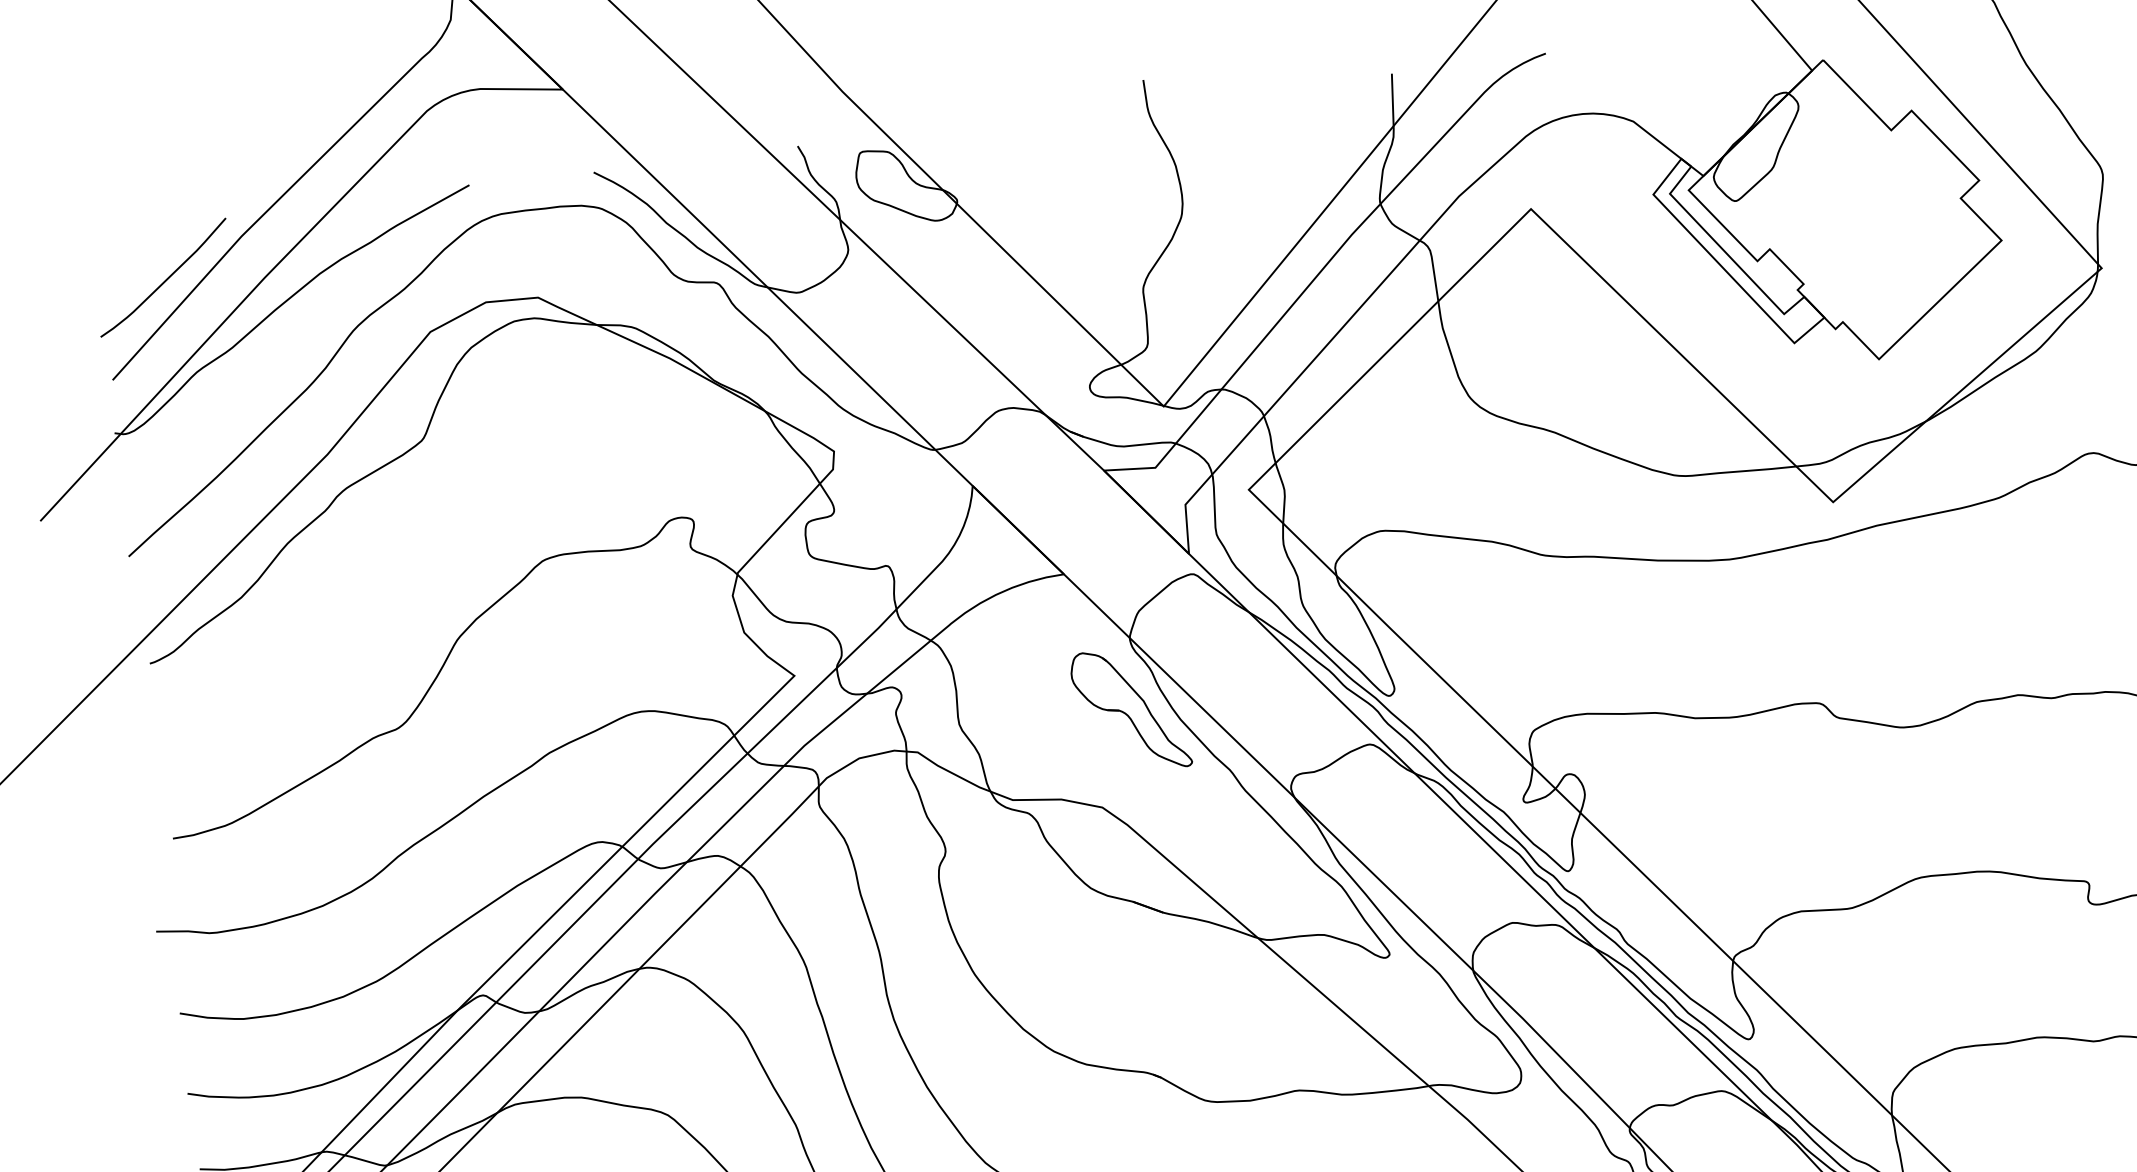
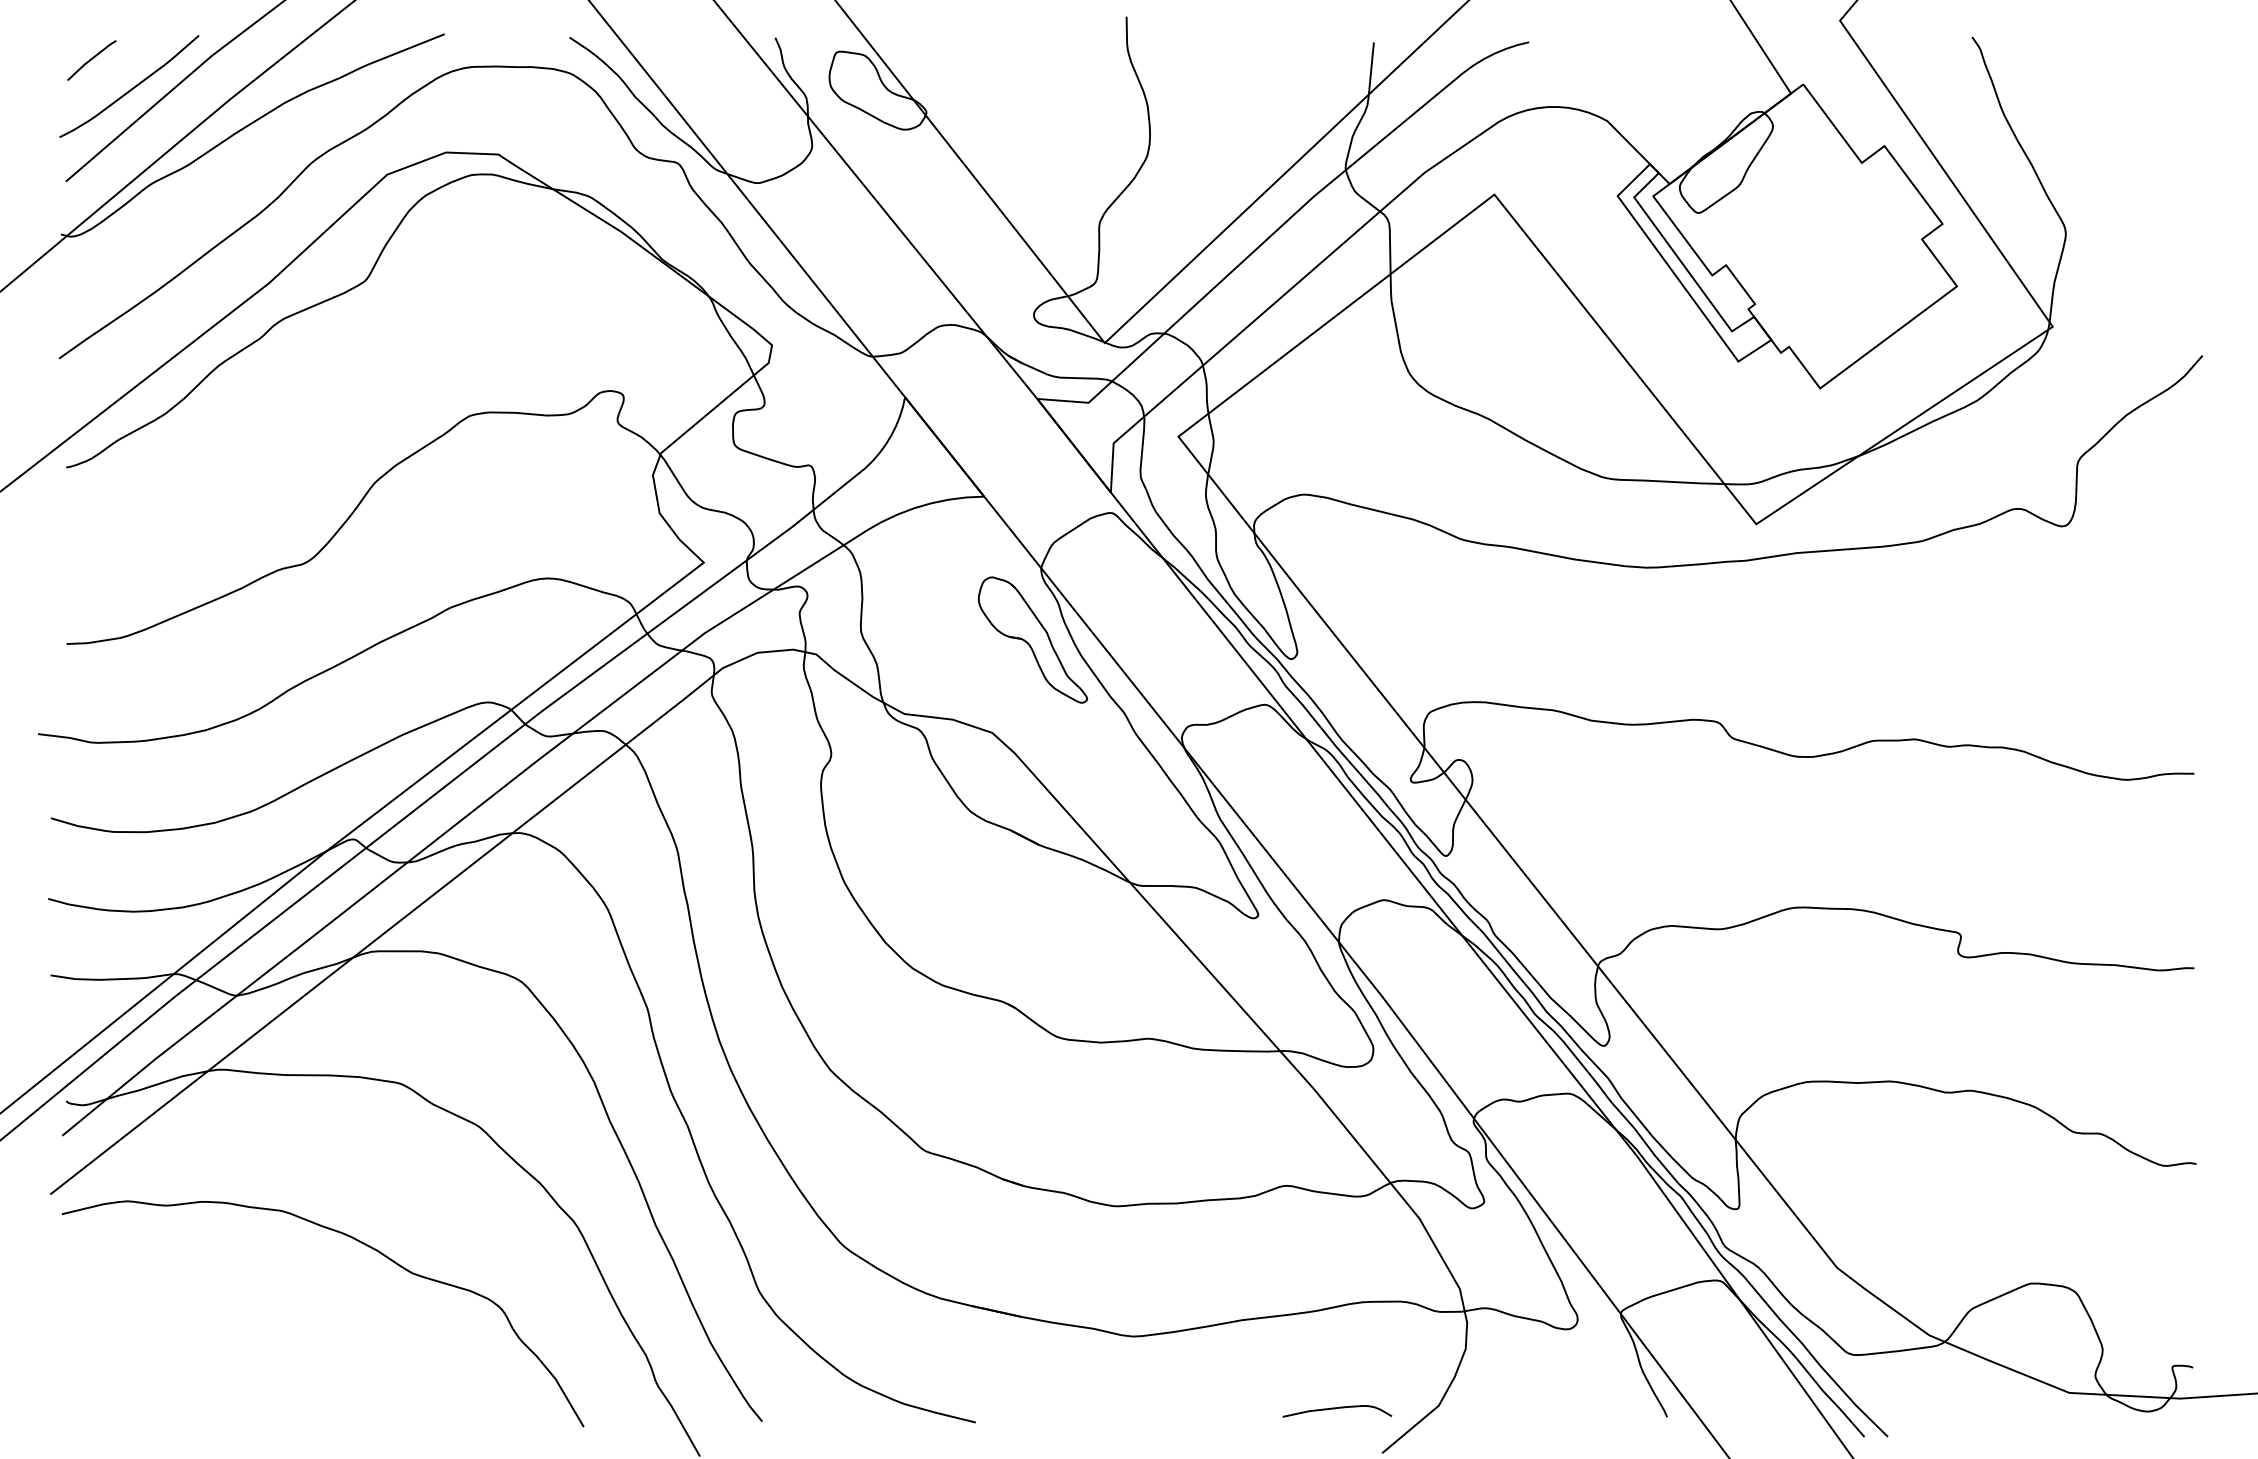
line: (122, 256) -> (91, 60), added

